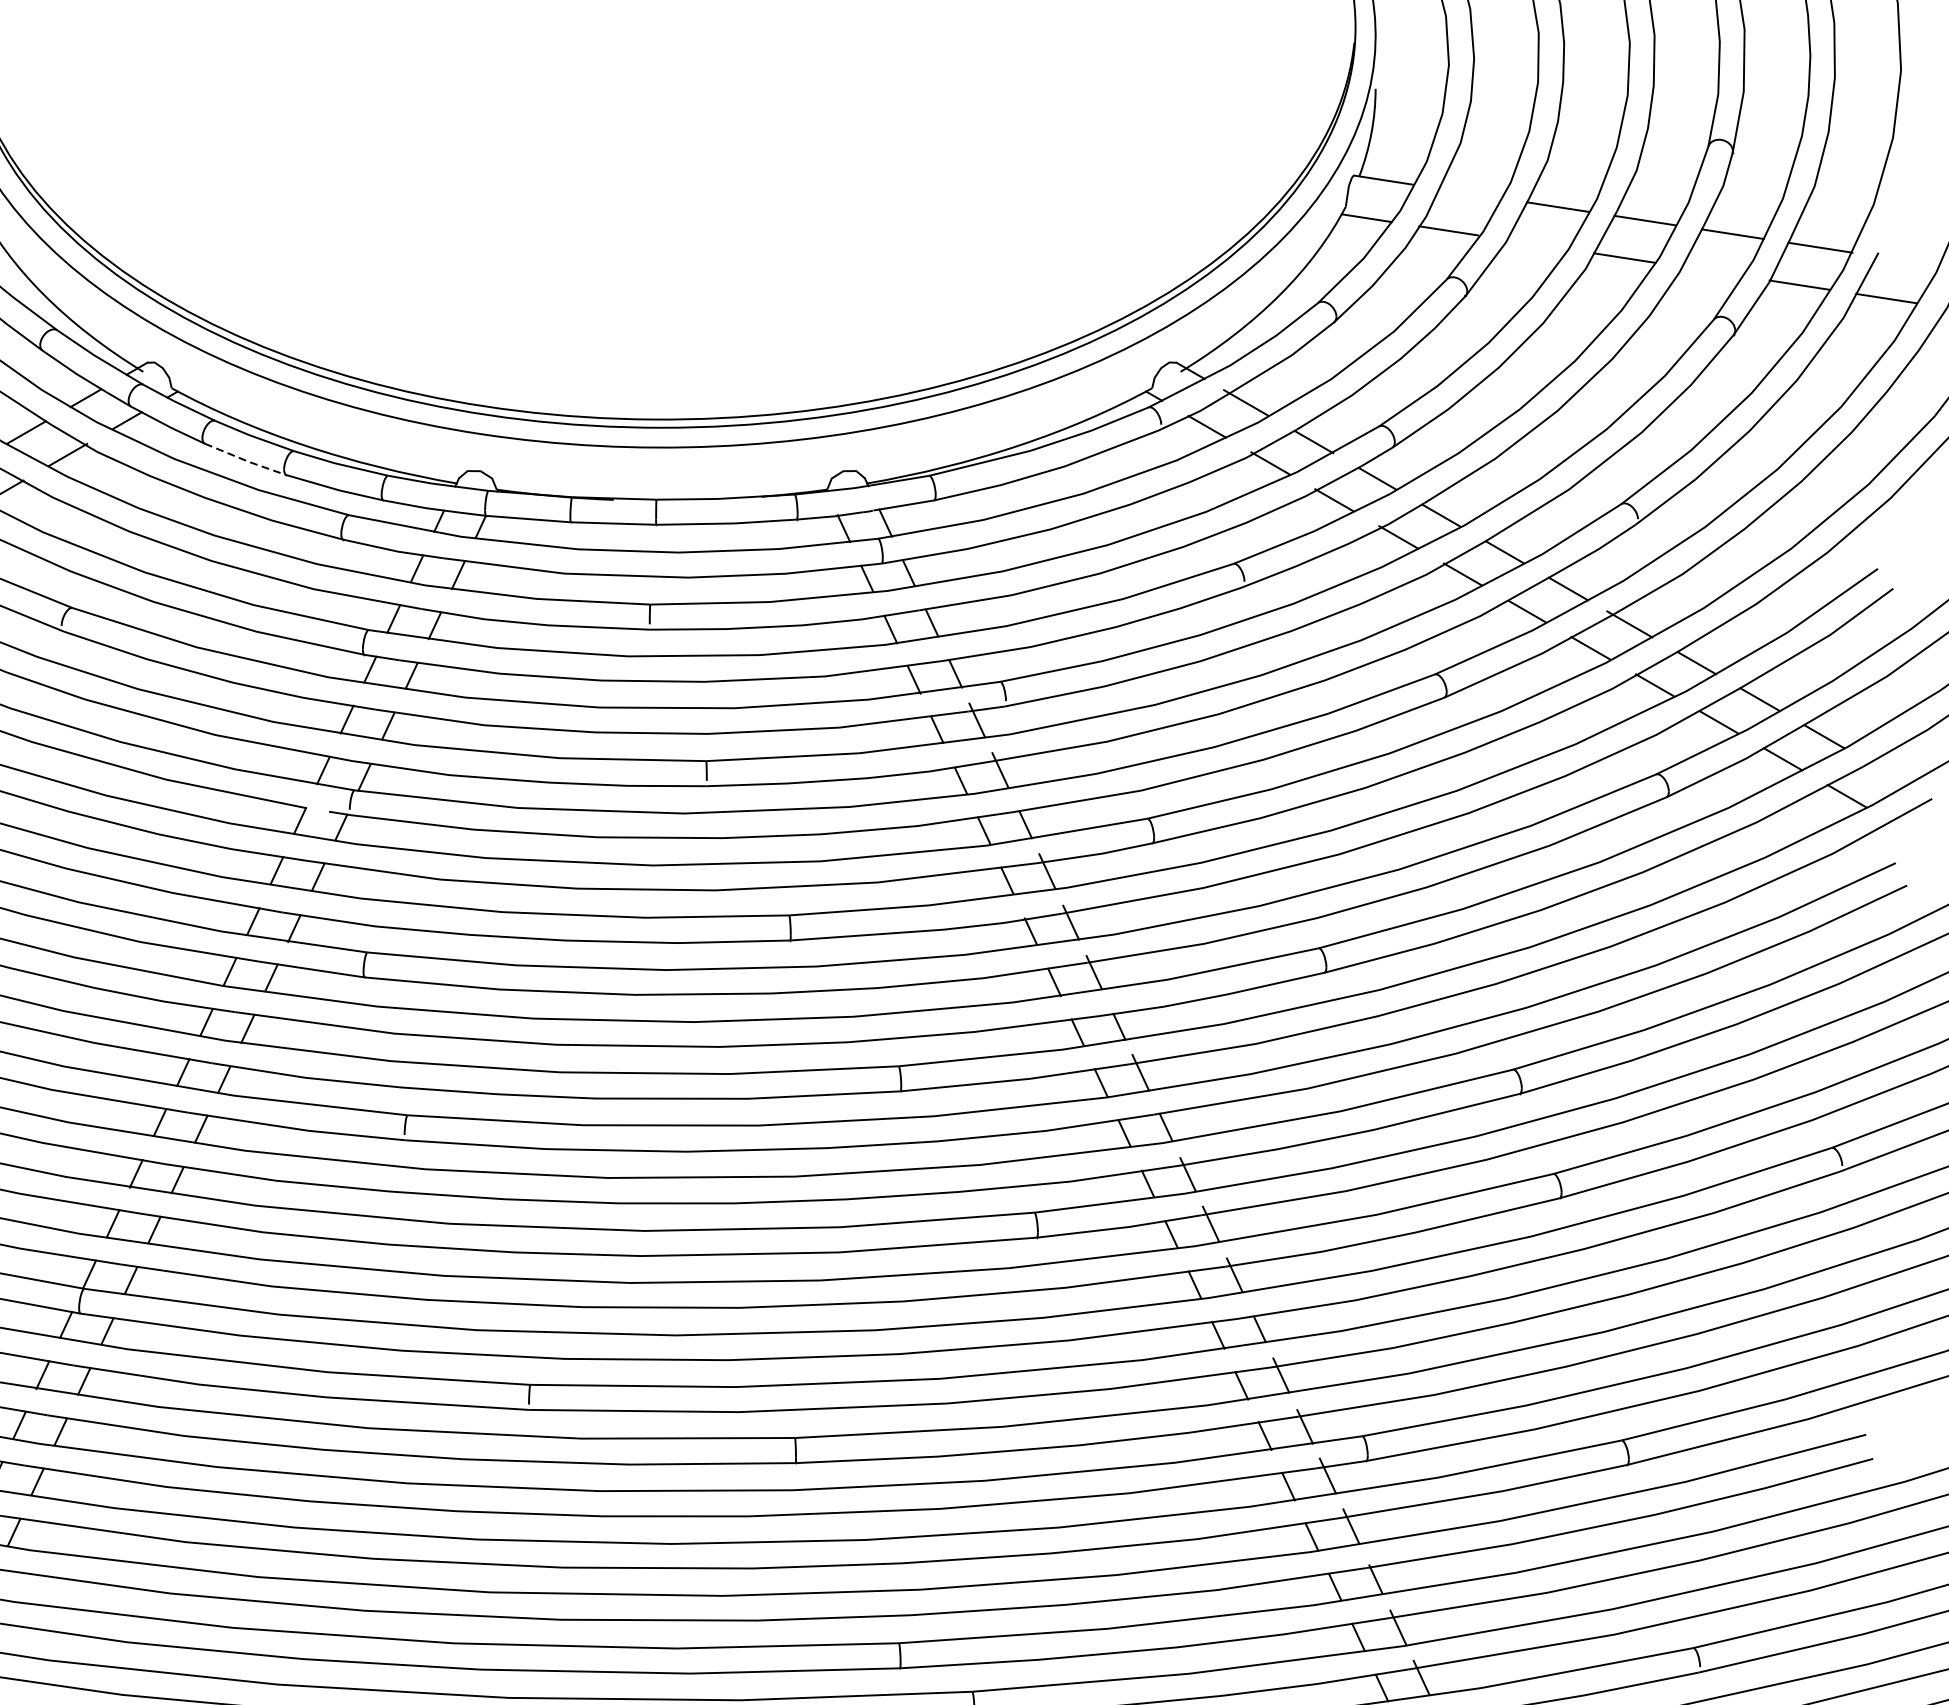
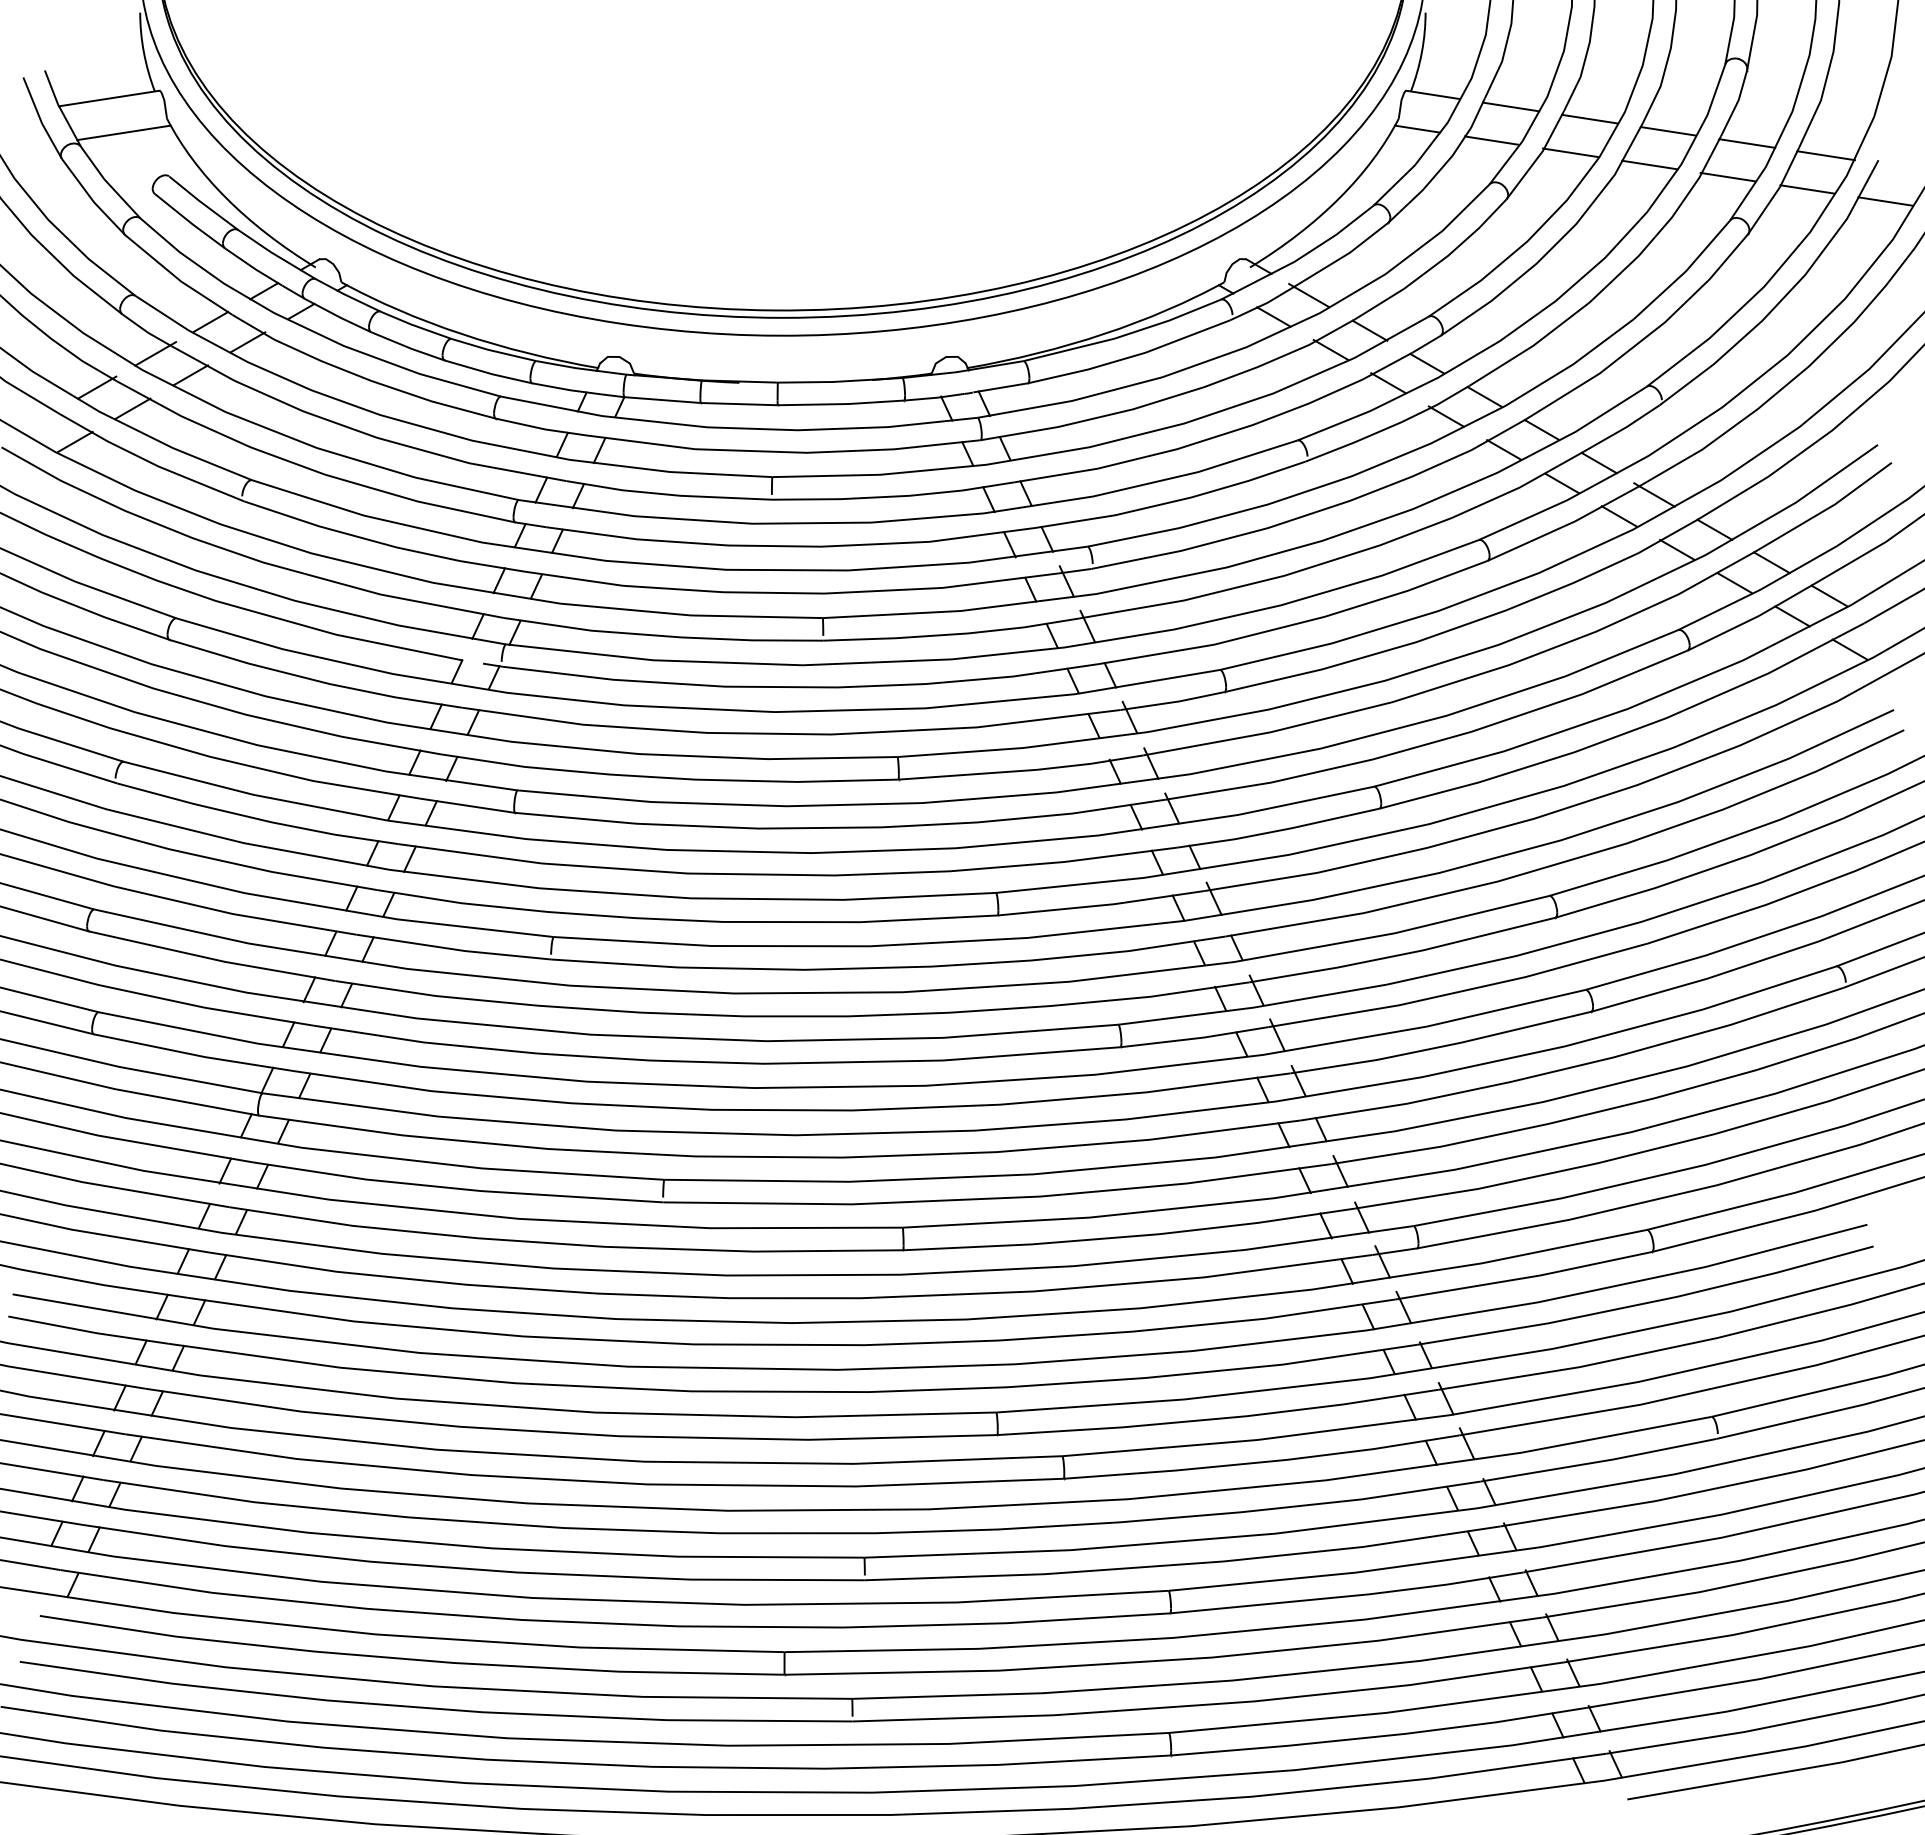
line: (1469, 193) -> (1510, 106), added
line: (1536, 244) -> (1570, 152), added
line: (1710, 270) -> (1727, 176), added
line: (246, 460) -> (408, 347), dashed -> solid

